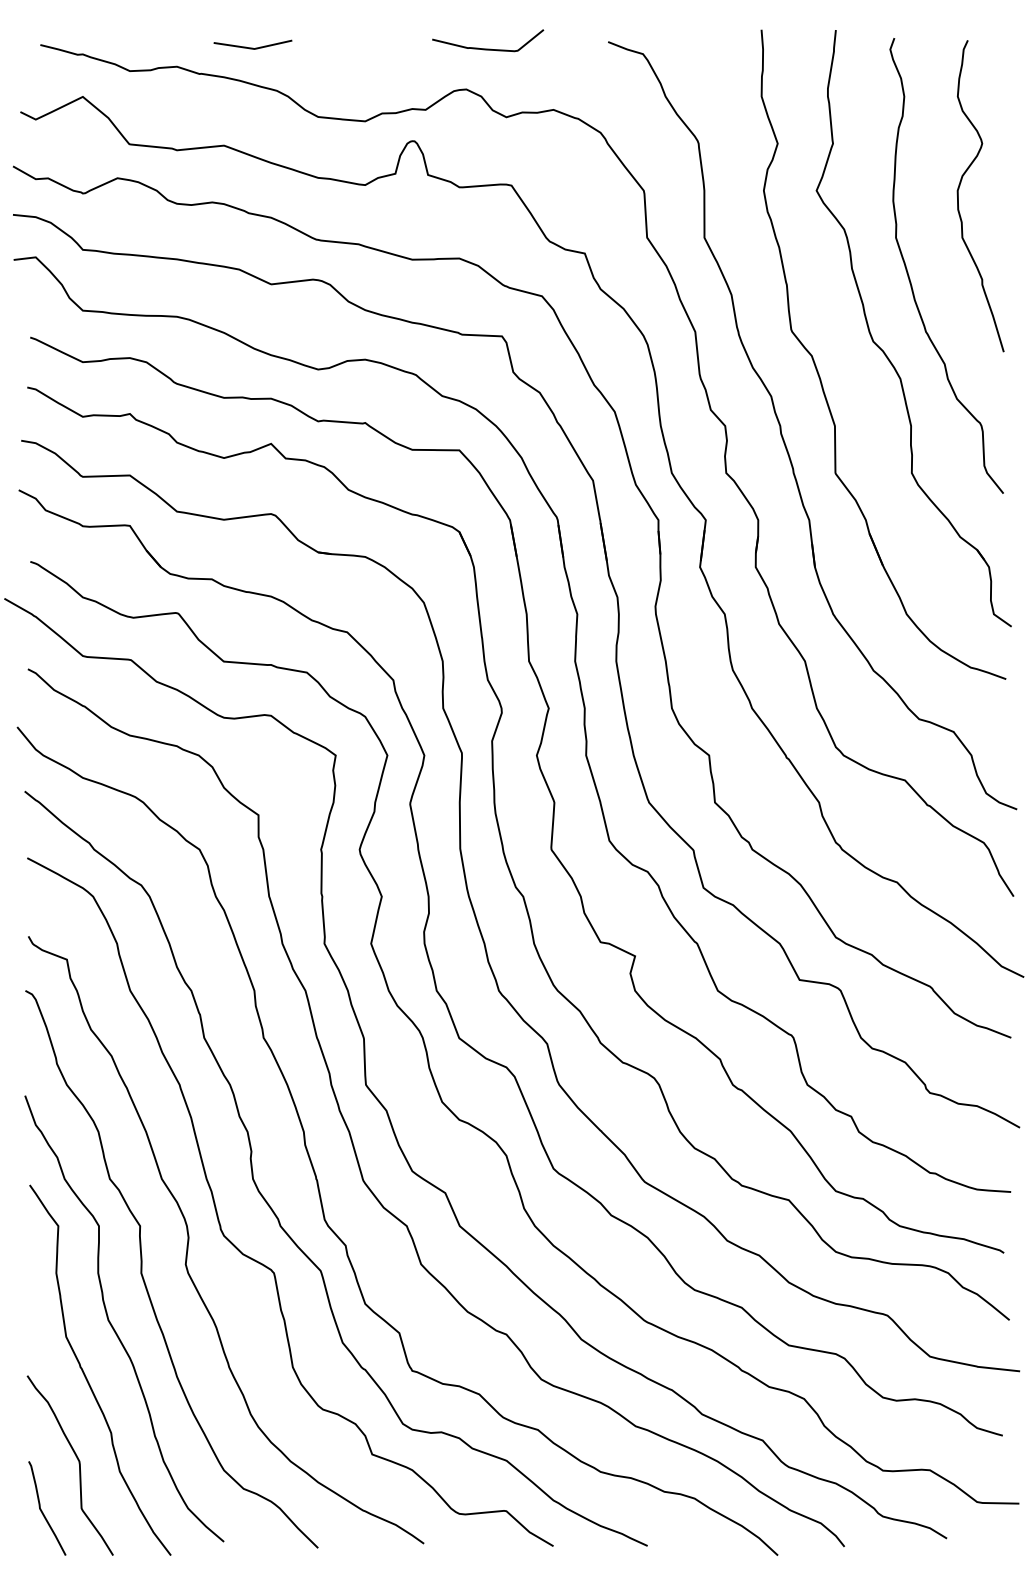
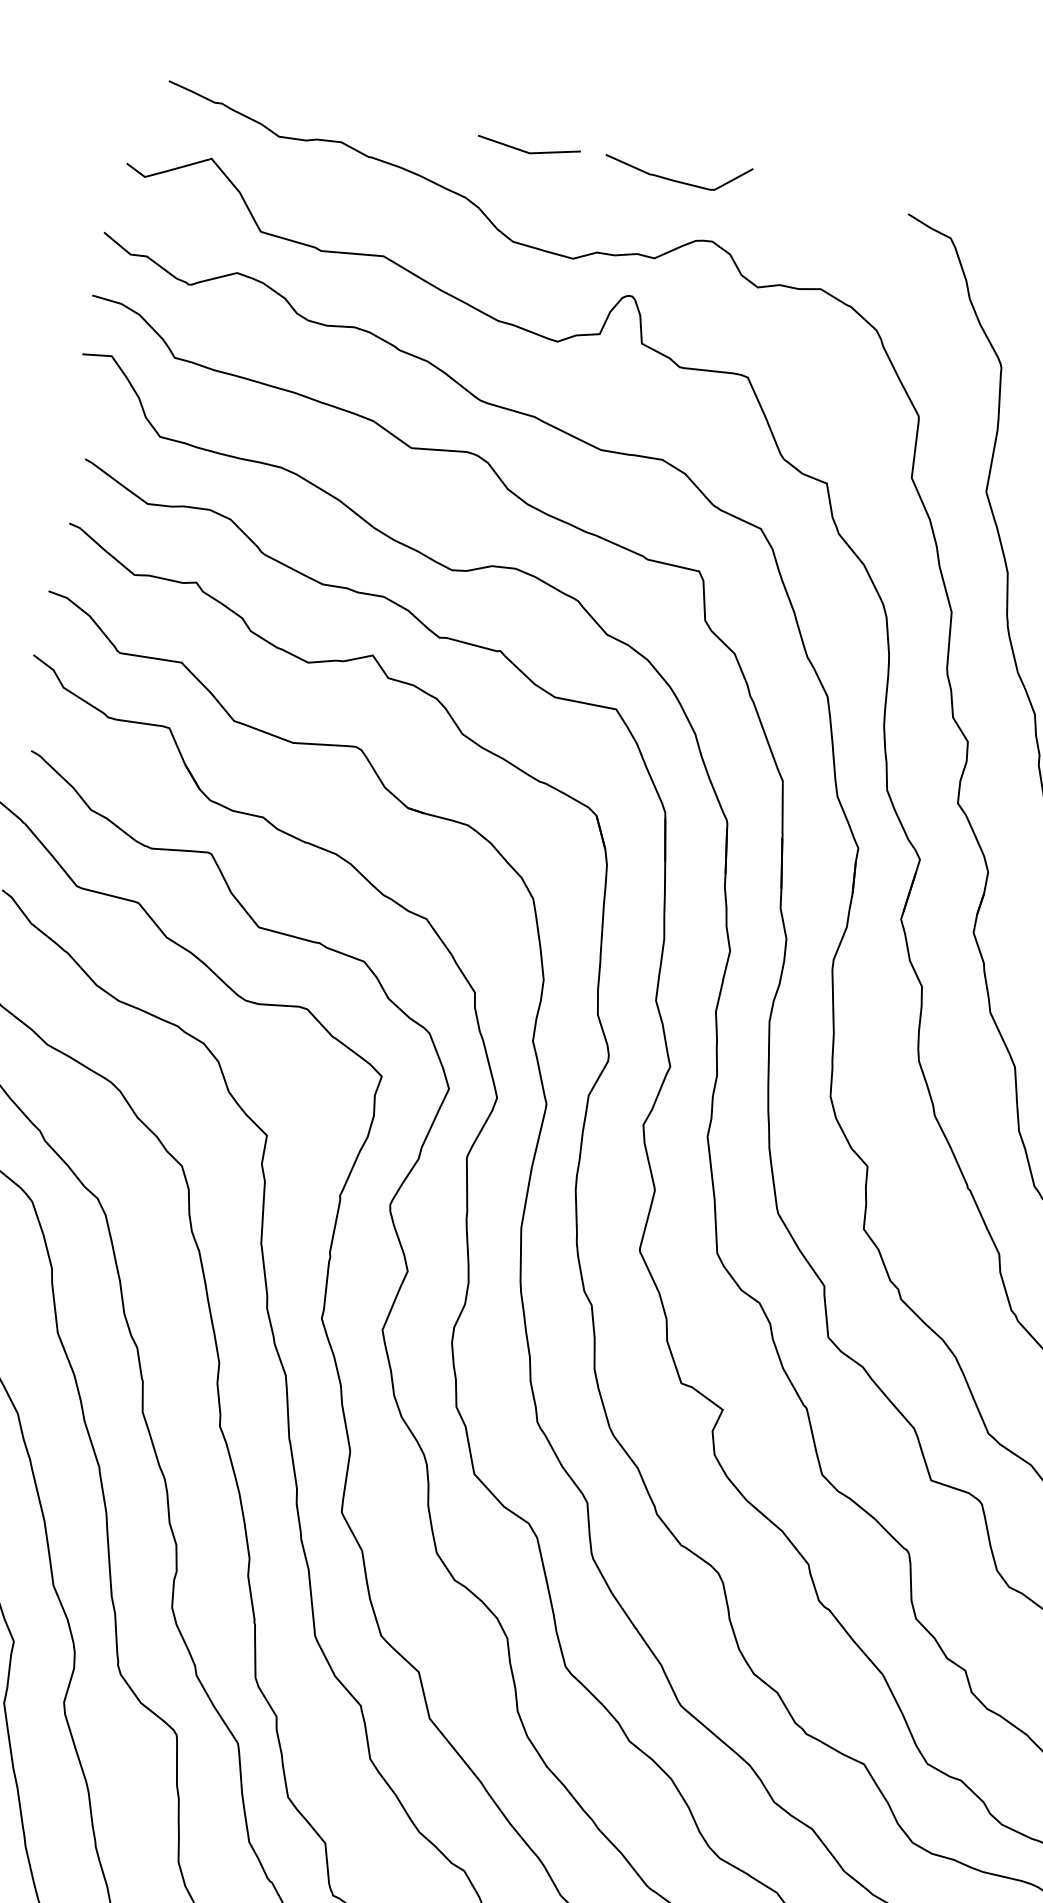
line: (252, 47) -> (527, 150), moved
curve: (488, 48) -> (676, 179), moved

